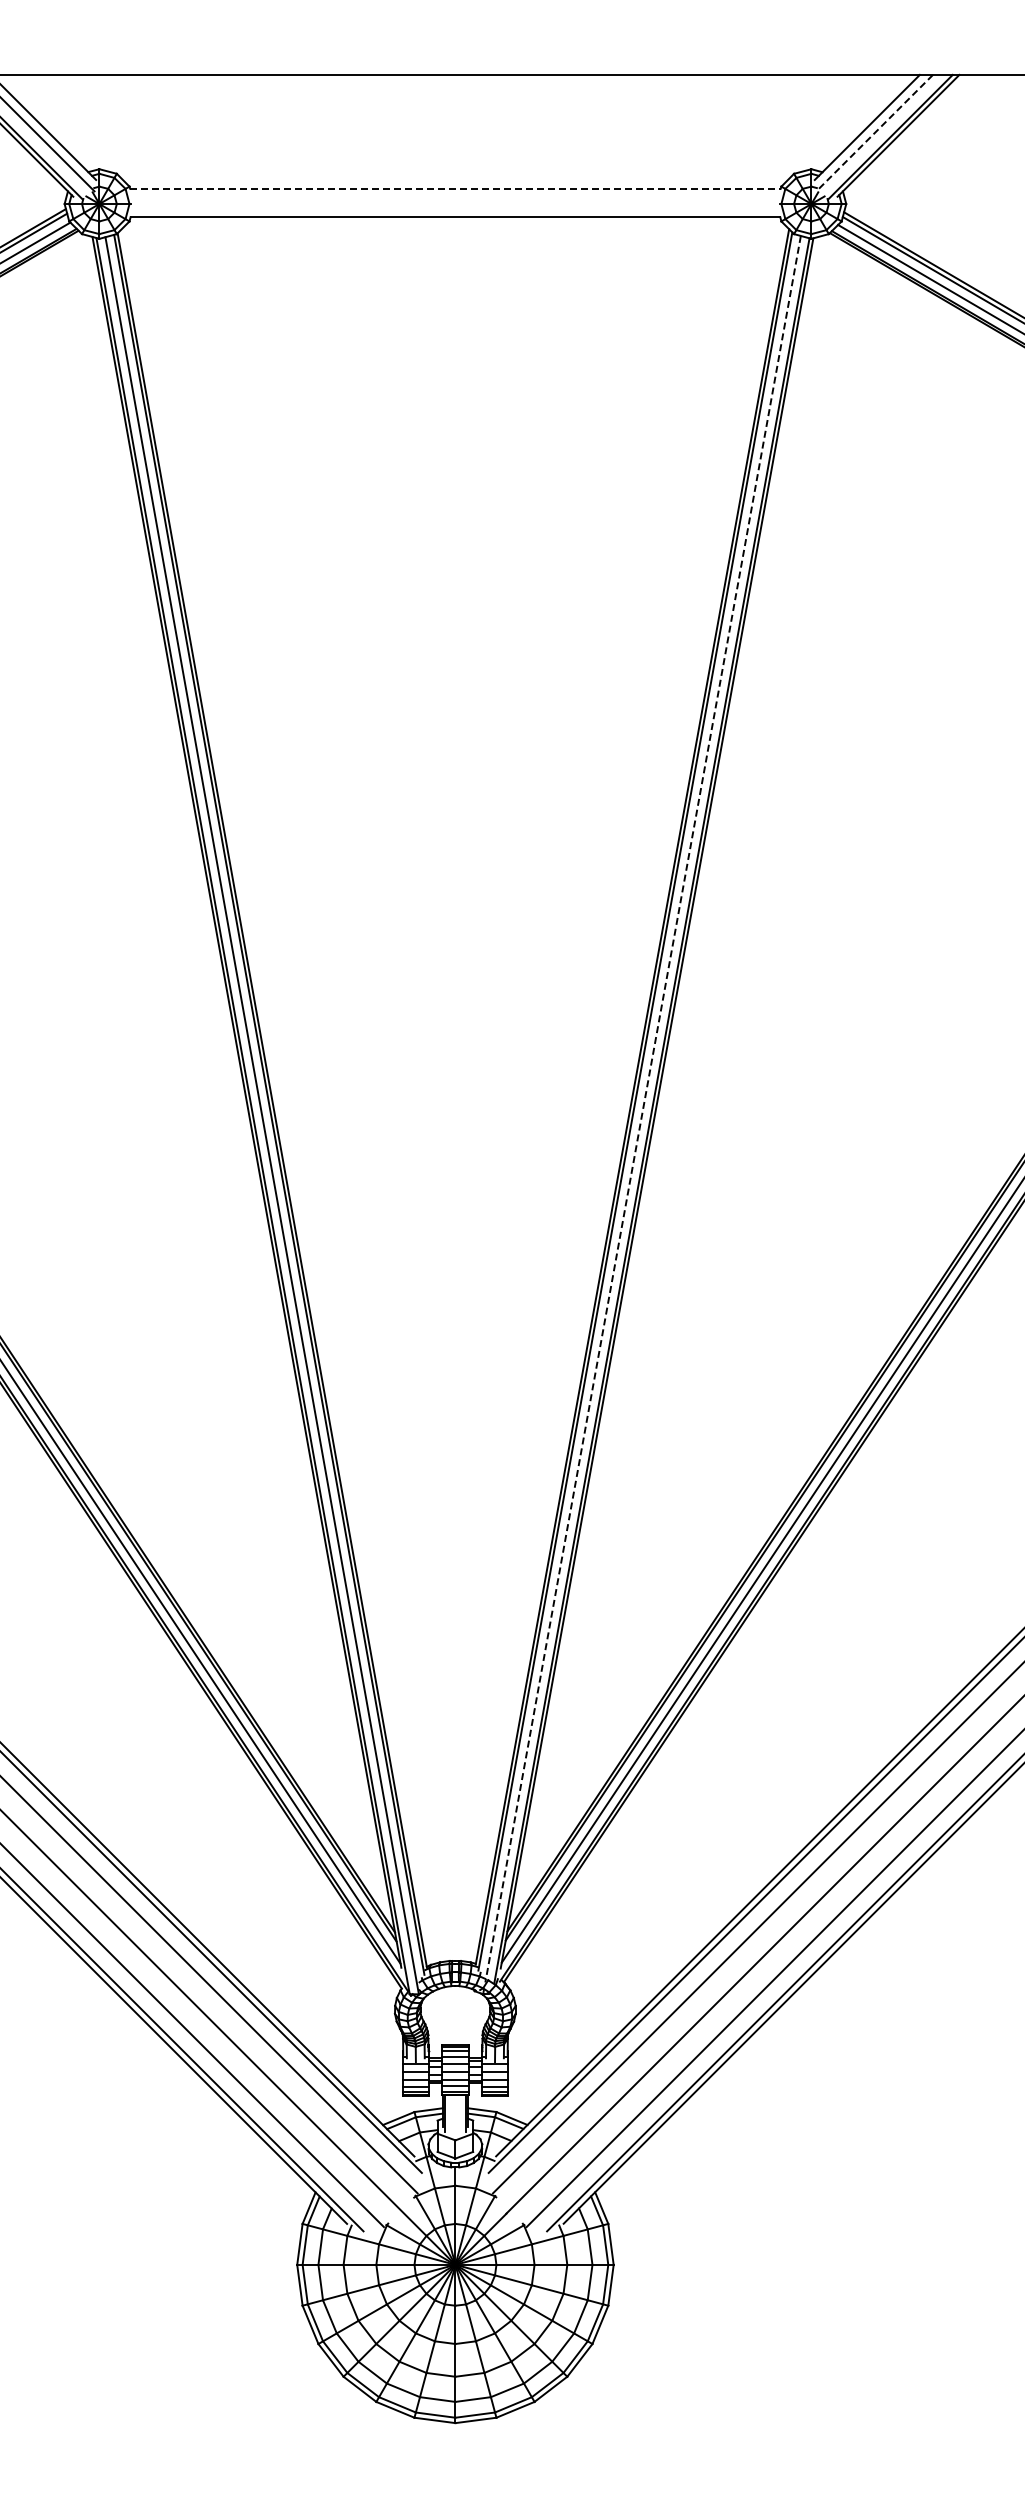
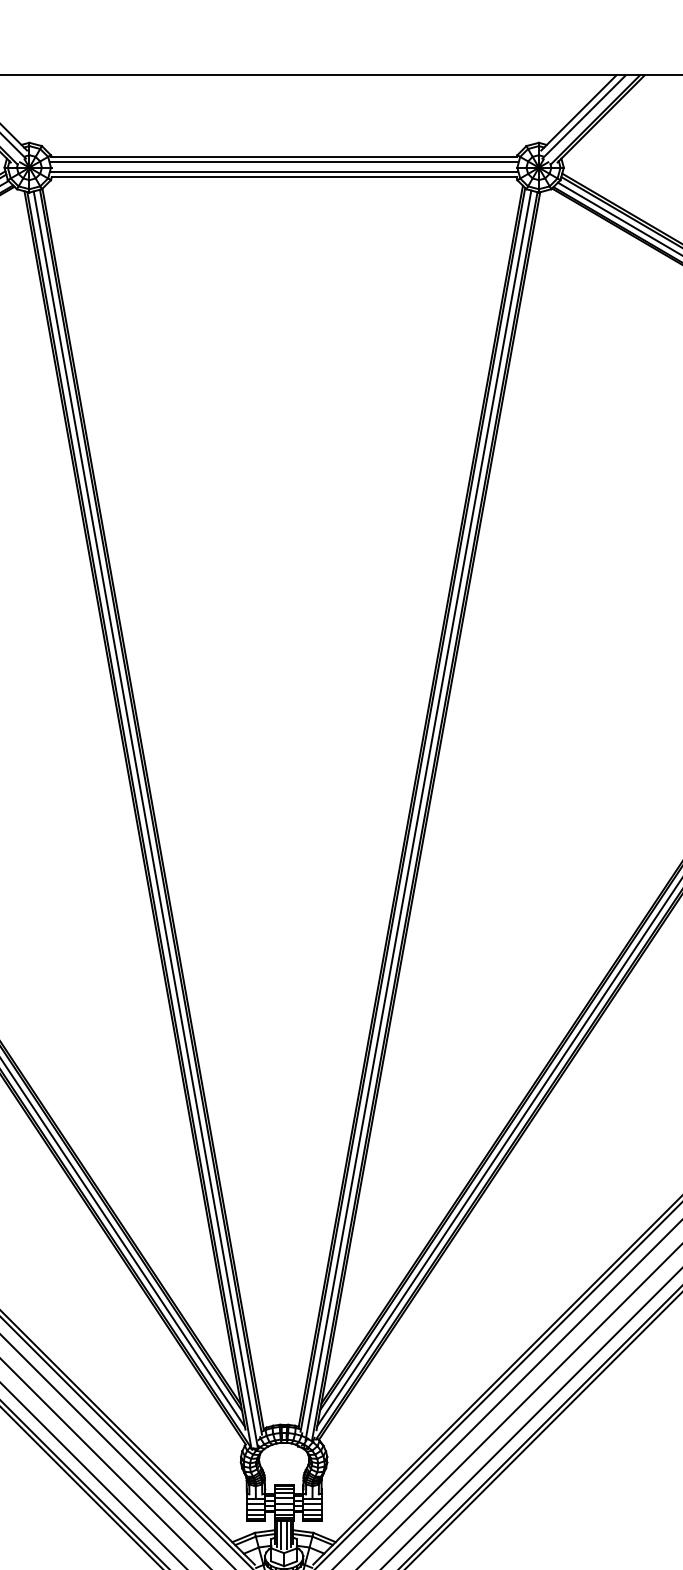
line: (874, 133) -> (584, 117), dashed -> solid
line: (455, 188) -> (284, 156), dashed -> solid
line: (455, 195) -> (284, 161), added
line: (455, 210) -> (284, 172), added
line: (643, 1109) -> (418, 815), dashed -> solid
line: (451, 2114) -> (281, 1534), added
line: (459, 2114) -> (287, 1534), added

